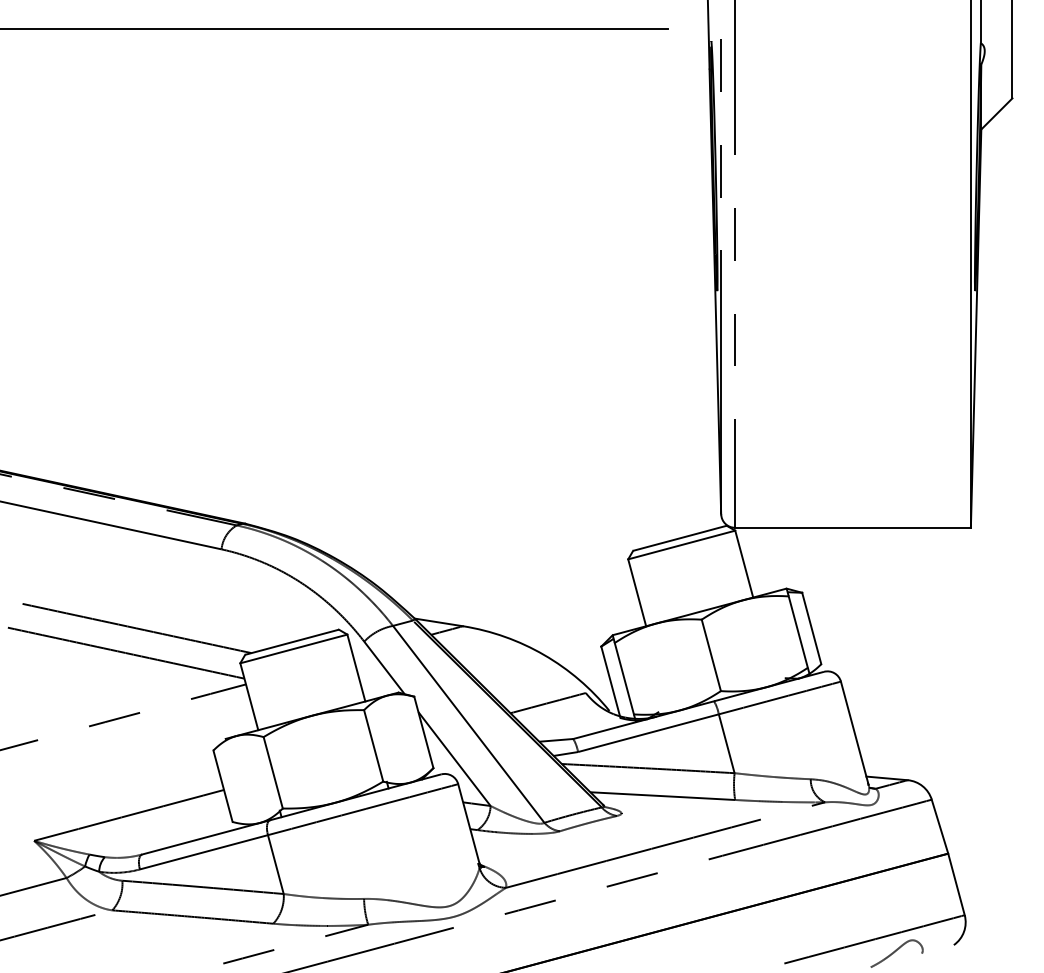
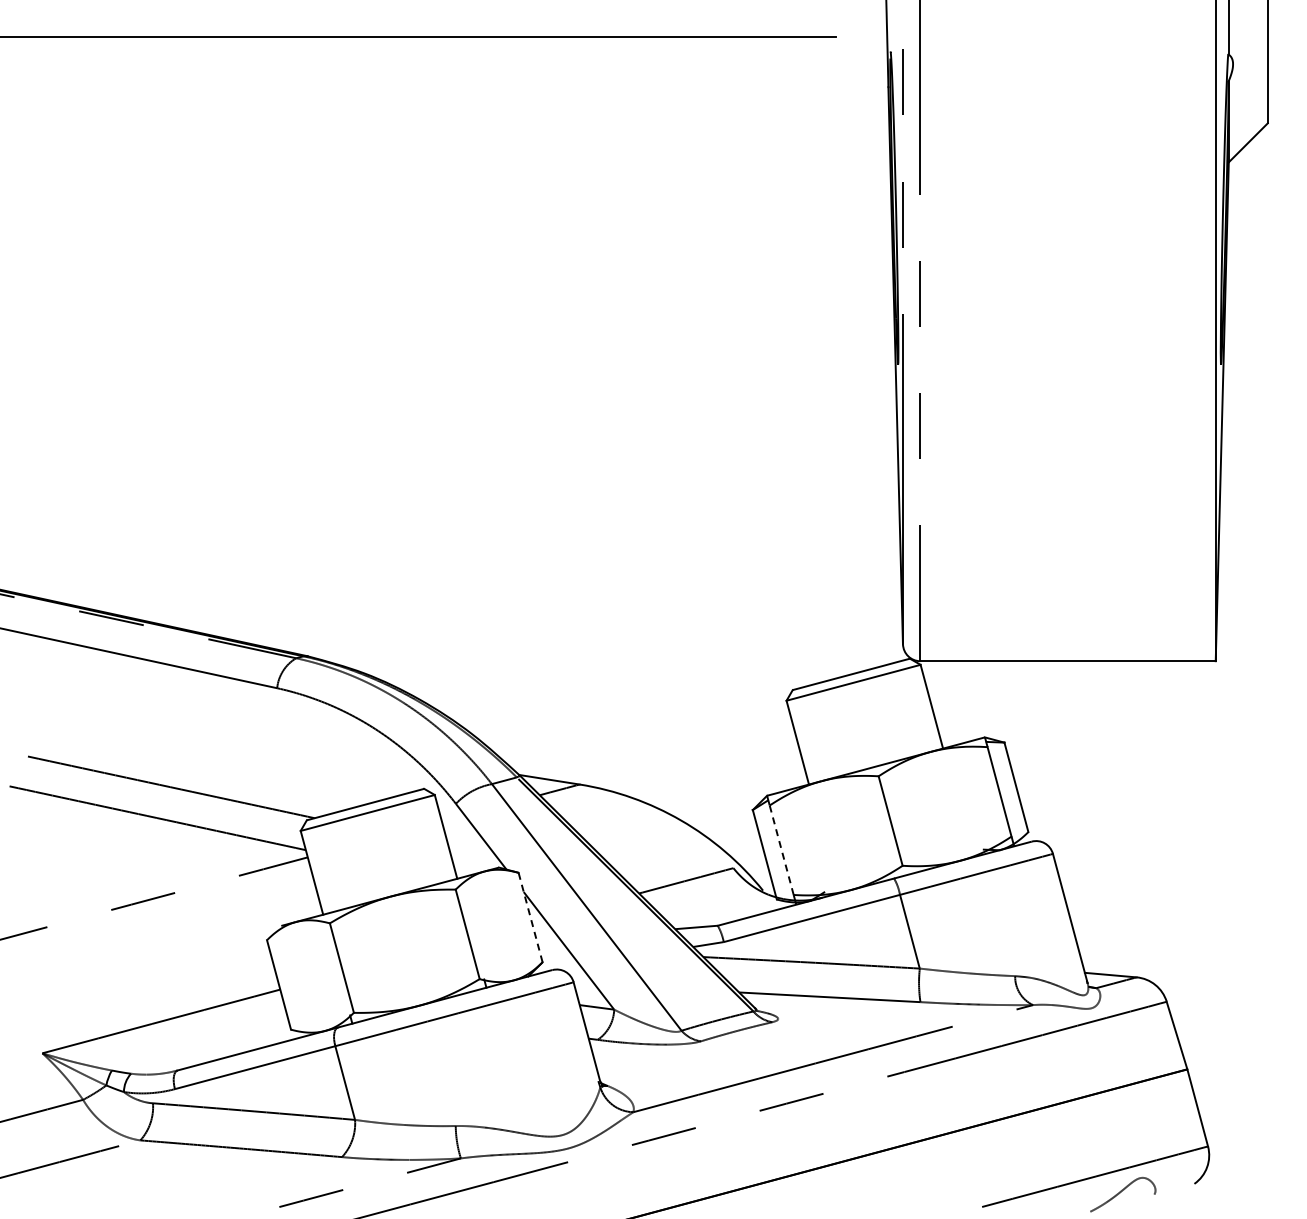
line: (624, 678) -> (781, 849), solid -> dashed
line: (423, 732) -> (530, 917), solid -> dashed

